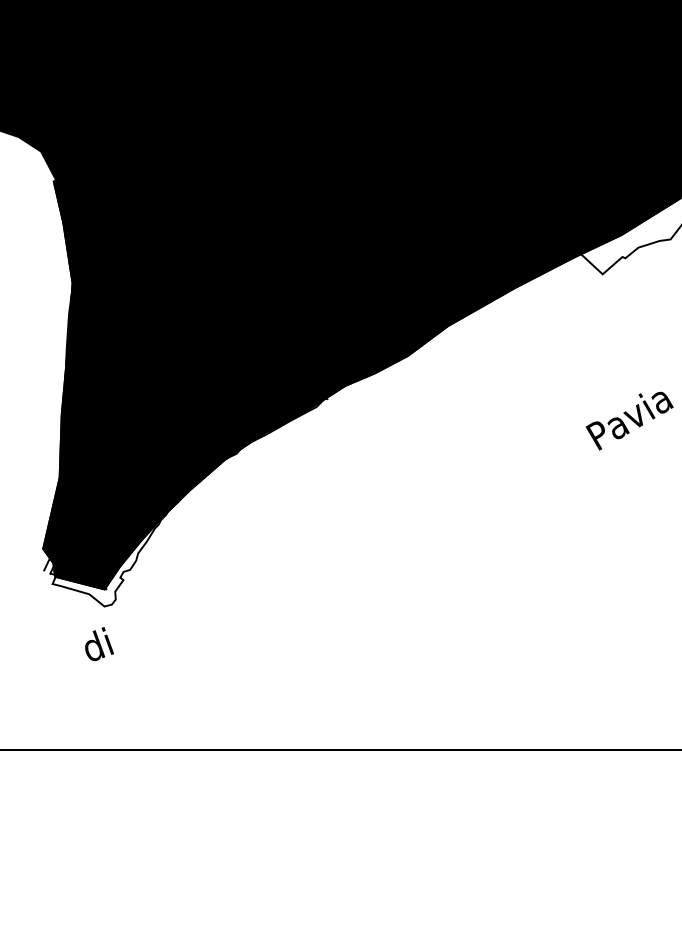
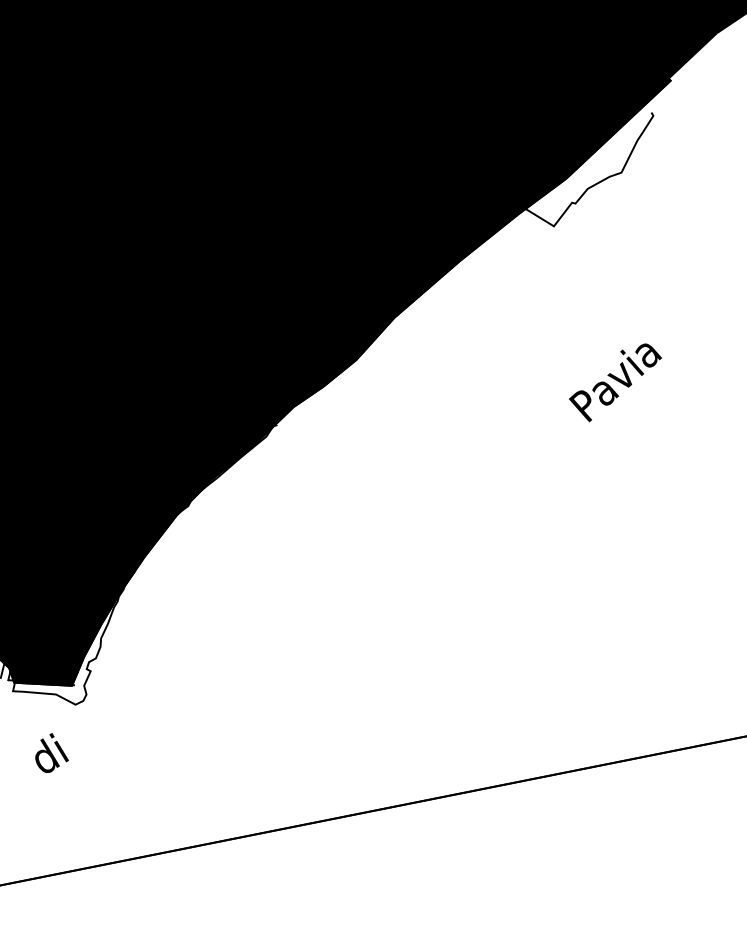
text: (99, 644) -> (50, 753), moved

